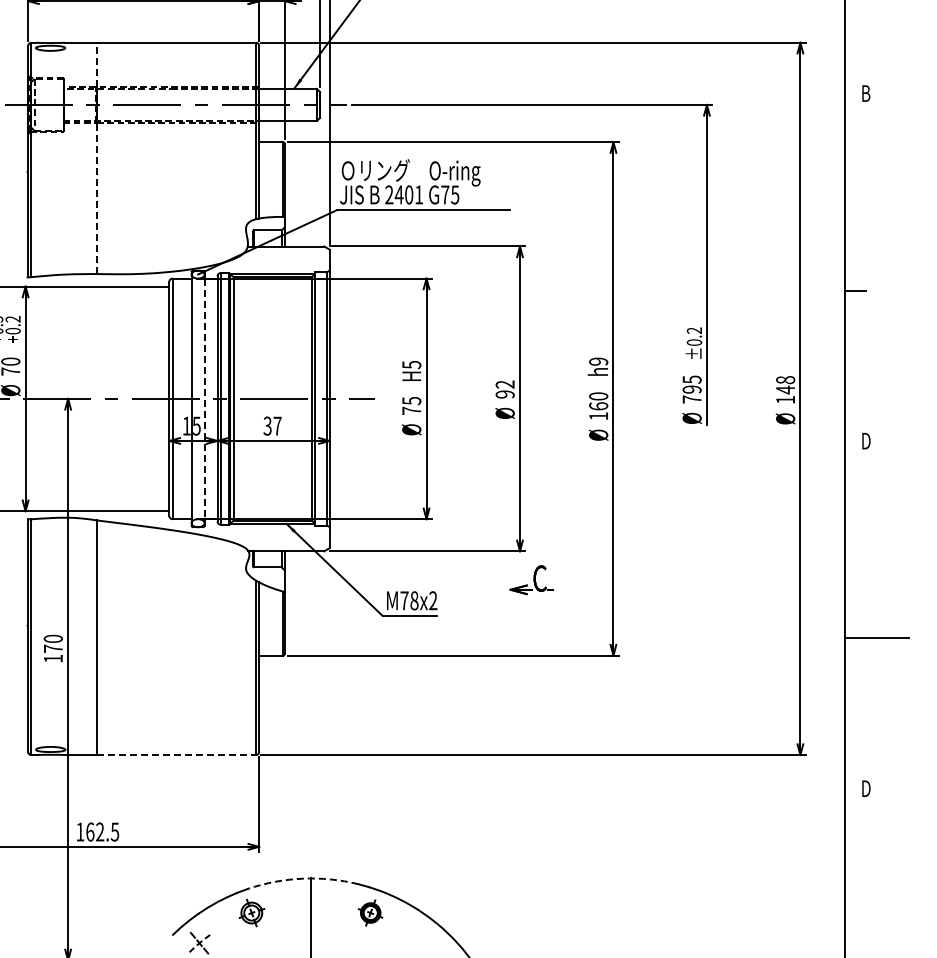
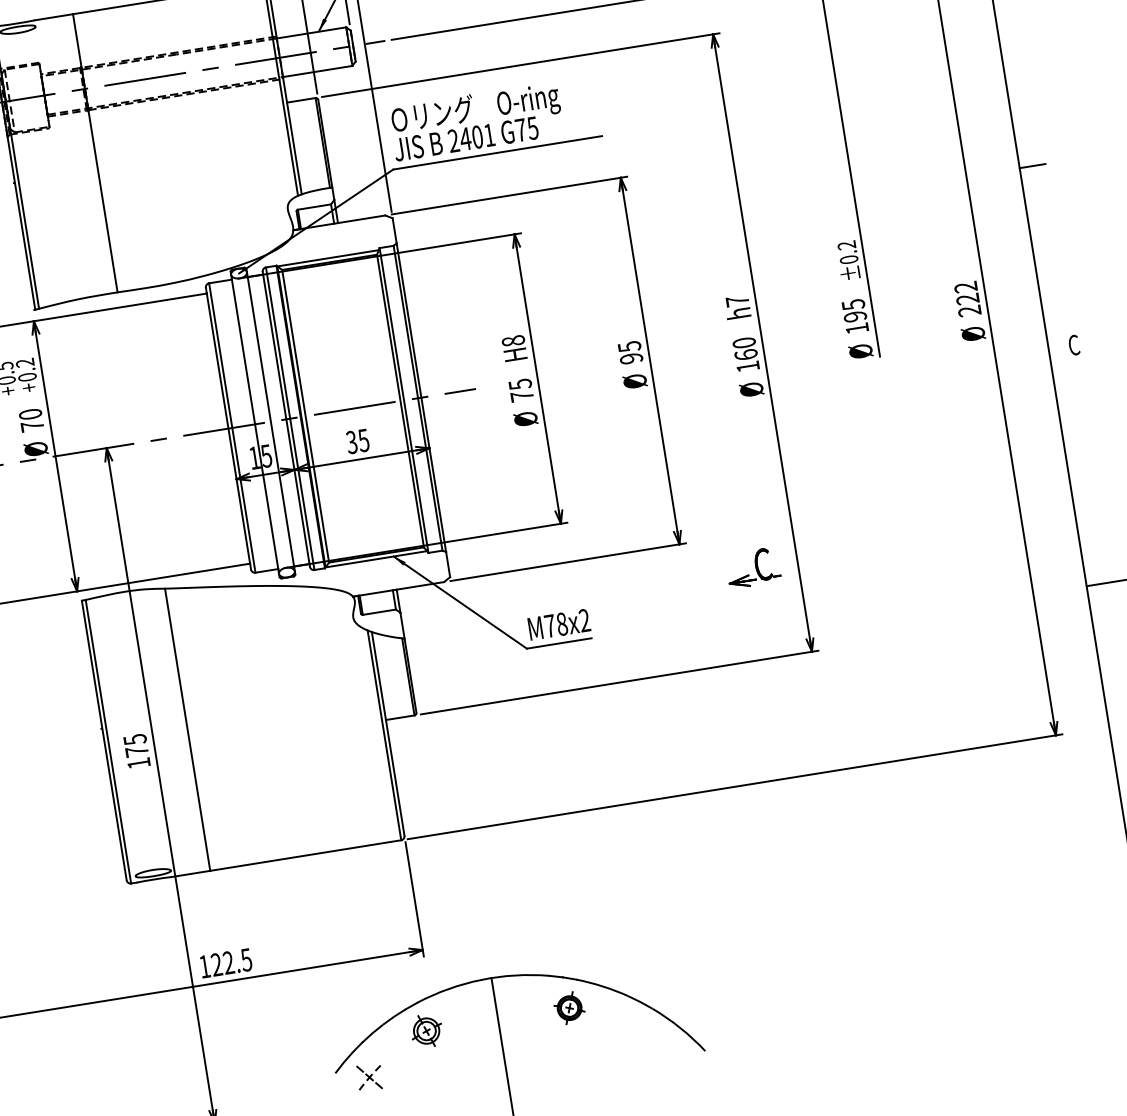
line: (97, 158) -> (95, 153), dashed -> solid
text: (598, 361) -> (737, 300), h9 -> h7
text: (411, 364) -> (513, 340), H5 -> H8
text: (504, 384) -> (628, 346), 92 -> 95
text: (785, 390) -> (967, 299), 148 -> 222
line: (204, 399) -> (270, 422), dashed -> solid
text: (691, 399) -> (856, 328), 795 -> 195
text: (277, 425) -> (363, 439), 37 -> 35
text: (865, 440) -> (1073, 344), D -> C
part: (531, 580) -> (753, 568), moved
text: (52, 638) -> (134, 739), 170 -> 175
line: (177, 755) -> (306, 855), dashed -> solid
text: (90, 831) -> (216, 964), 162.5 -> 122.5
arc: (302, 878) -> (480, 979), dashed -> solid

